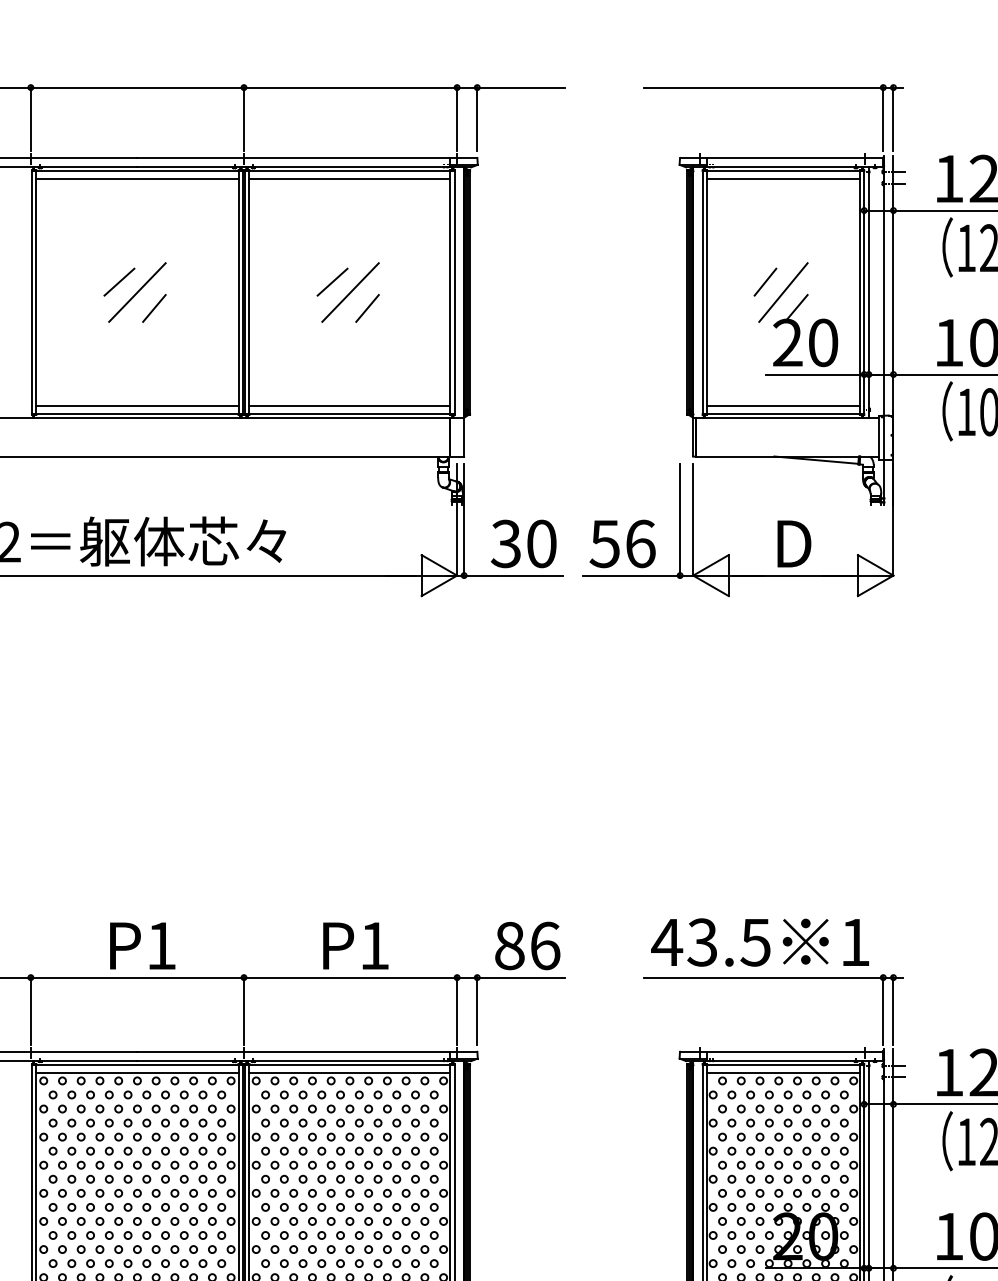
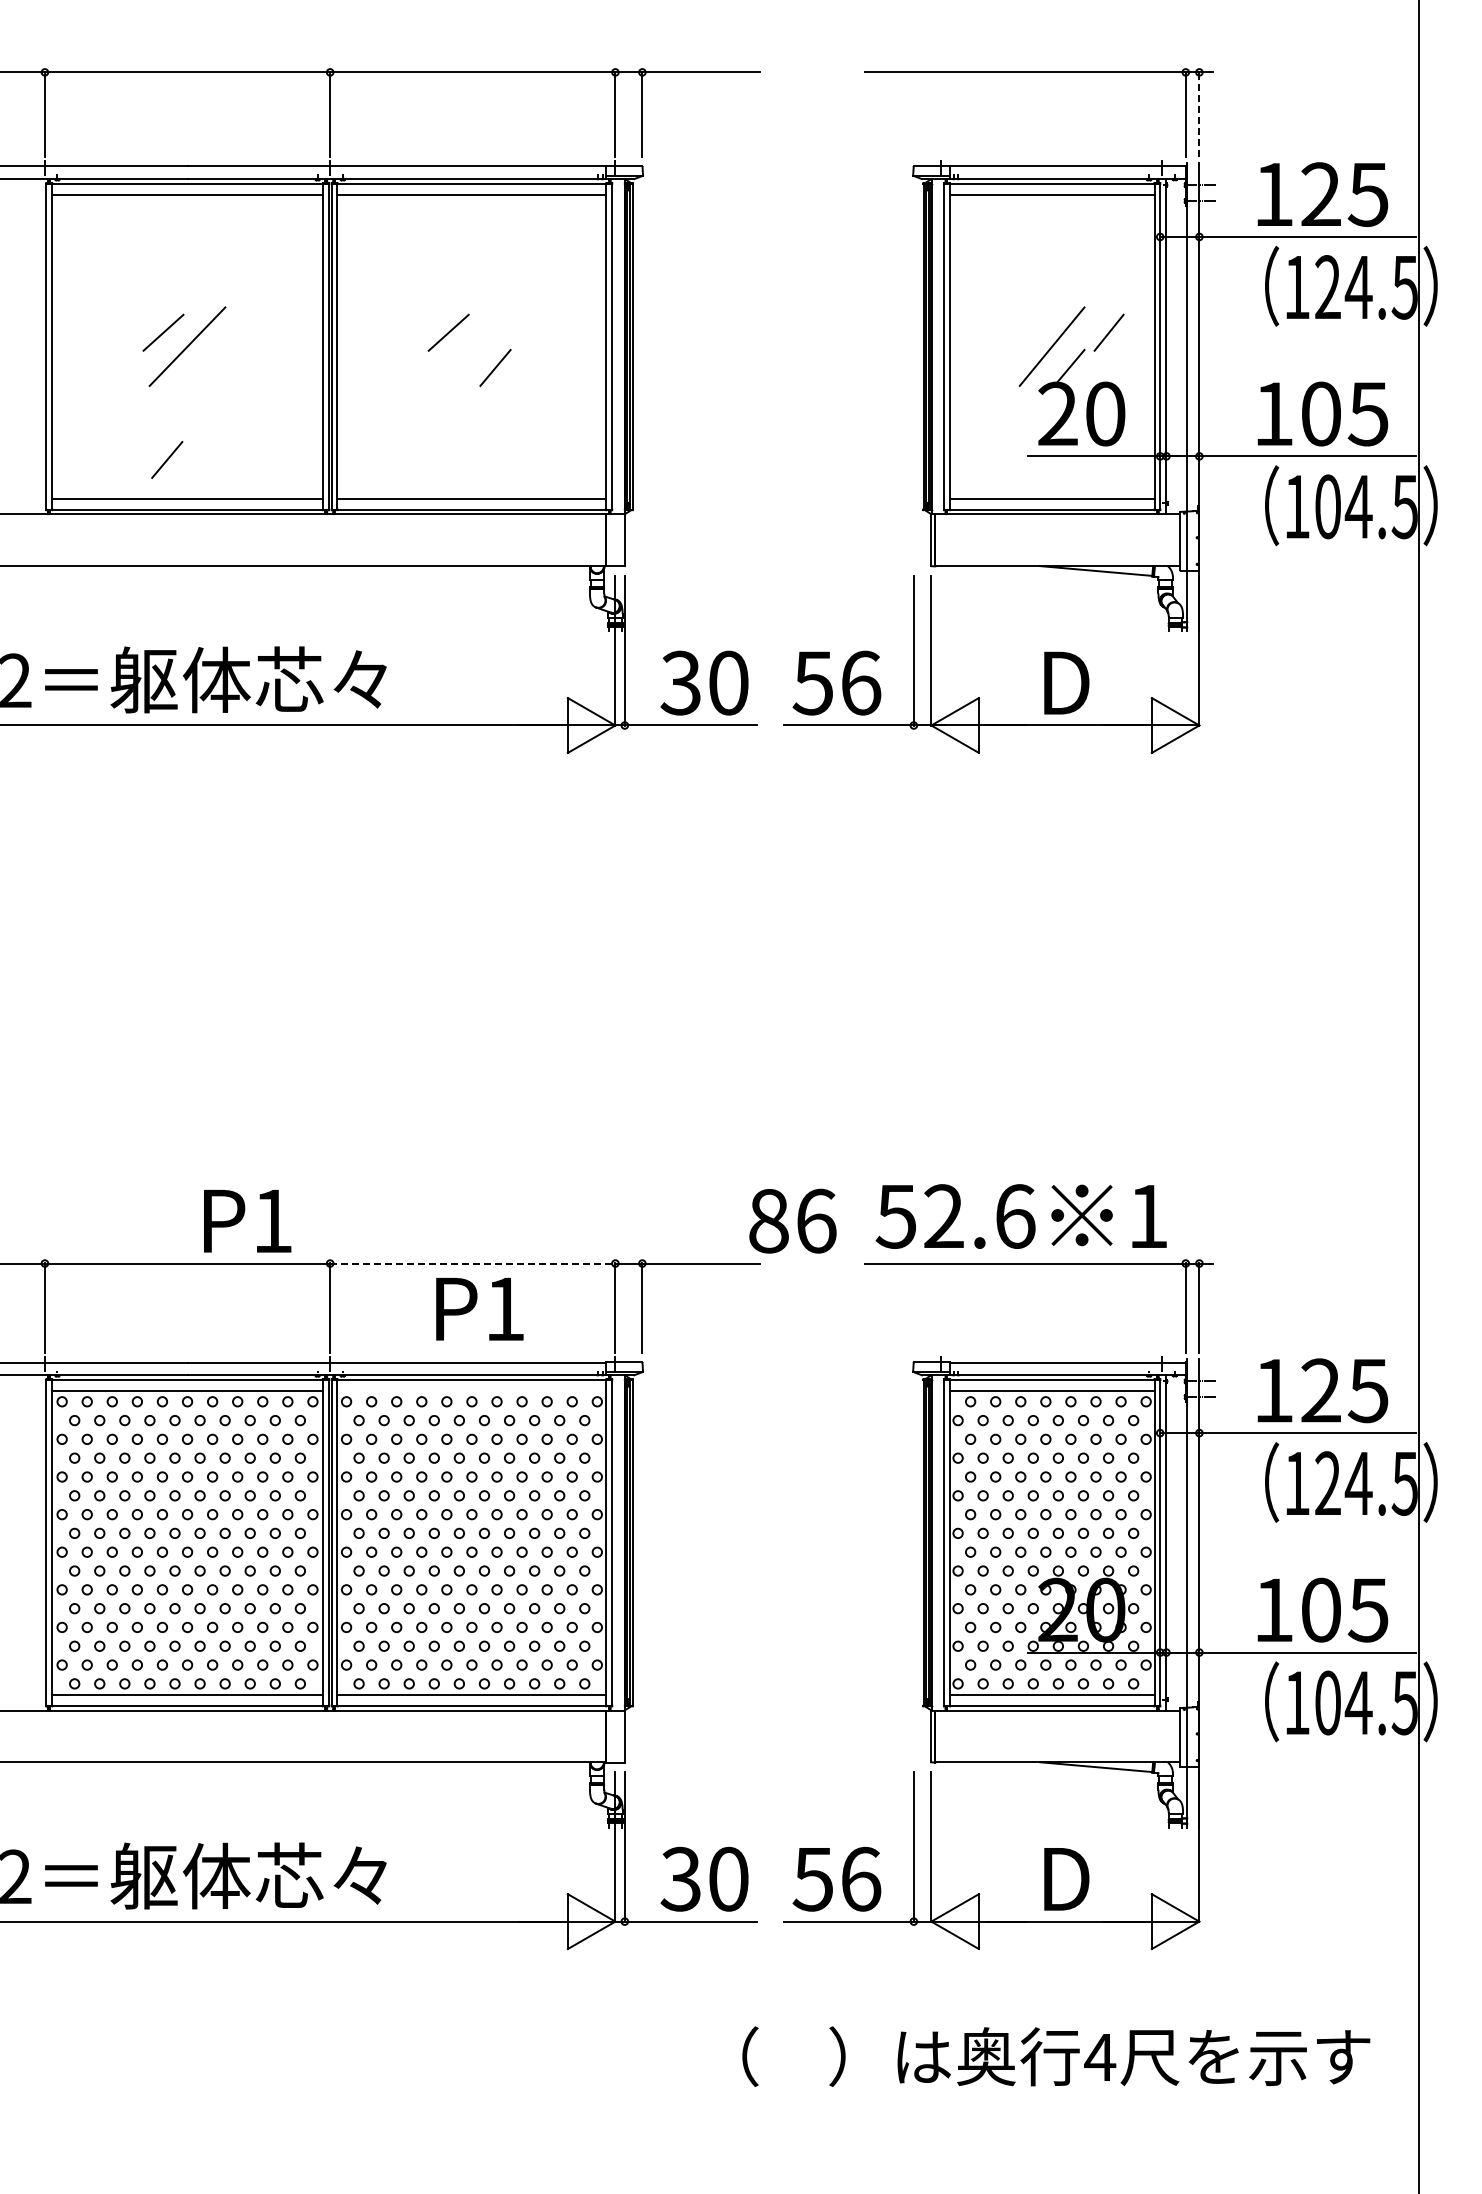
line: (893, 119) -> (1199, 114), solid -> dashed
line: (765, 281) -> (1108, 332), moved
line: (350, 292) -> (472, 346), removed
line: (154, 308) -> (167, 459), moved
text: (710, 942) -> (954, 1216), 43.5 -> 52.6
text: (527, 945) -> (792, 1220), moved
text: (142, 946) -> (247, 1221), moved
text: (355, 946) -> (479, 1309), moved
line: (350, 977) -> (472, 1263), solid -> dashed
line: (349, 1072) -> (471, 1390), removed

